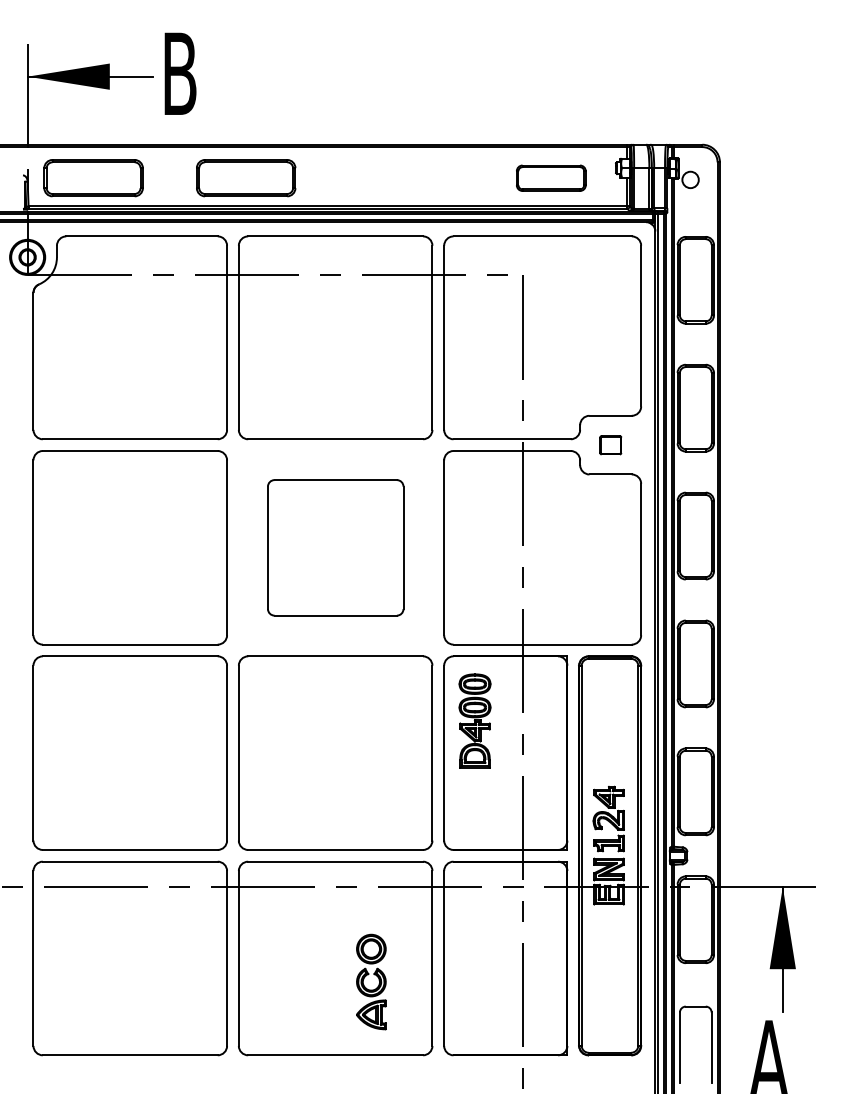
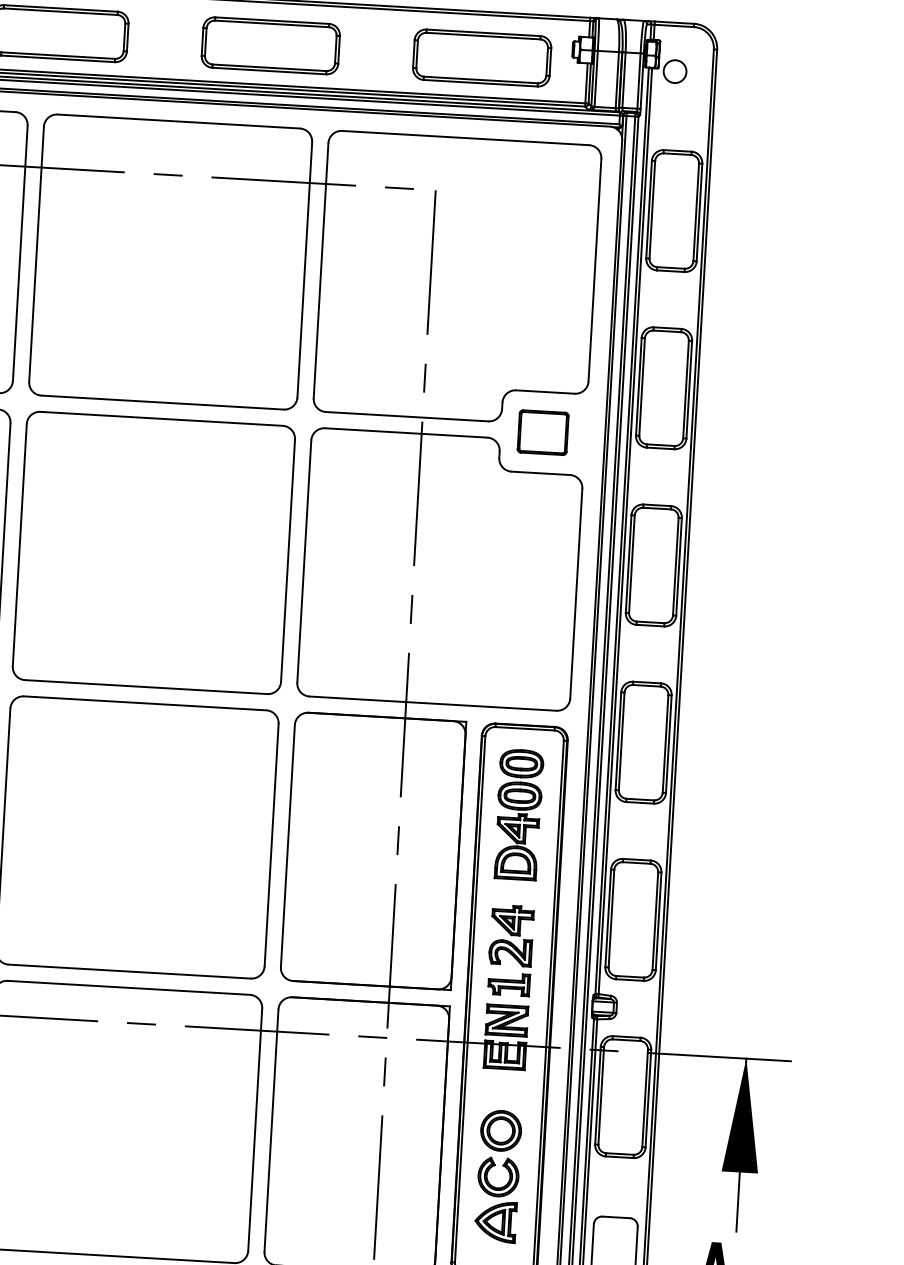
part: (398, 178) -> (270, 46), added
part: (551, 178) -> (482, 58), size x1.43
part: (610, 445) -> (542, 433), size x1.67
part: (335, 547) -> (153, 552), size x1.43
part: (474, 720) -> (518, 814), moved
part: (368, 975) -> (495, 1167), moved

